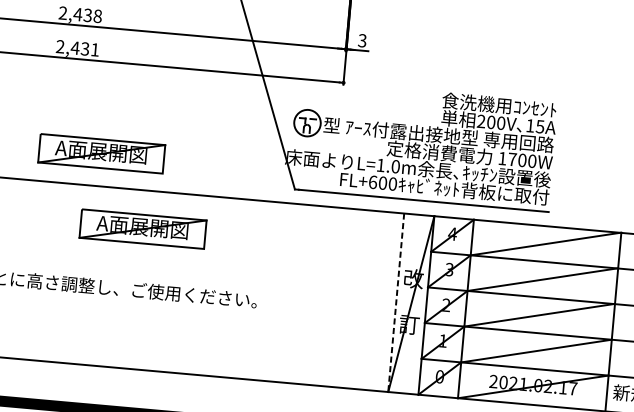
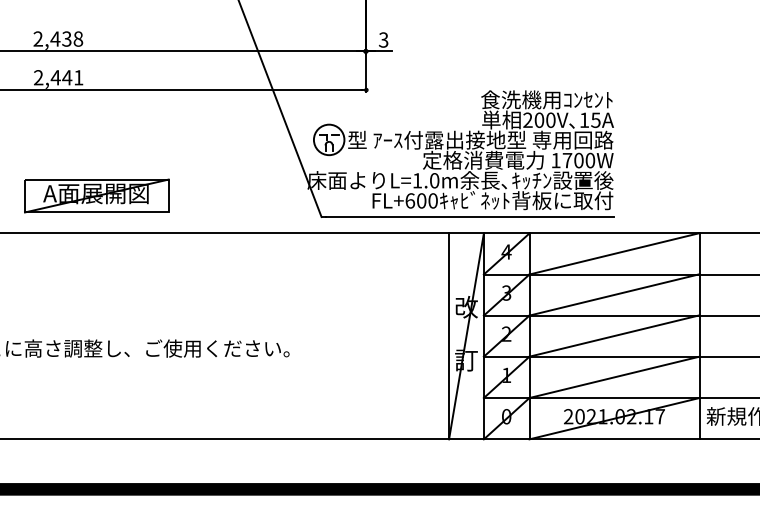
text: (85, 48) -> (67, 77), 2,431 -> 2,441
part: (142, 228) -> (151, 277), removed
line: (396, 302) -> (449, 336), dashed -> solid

